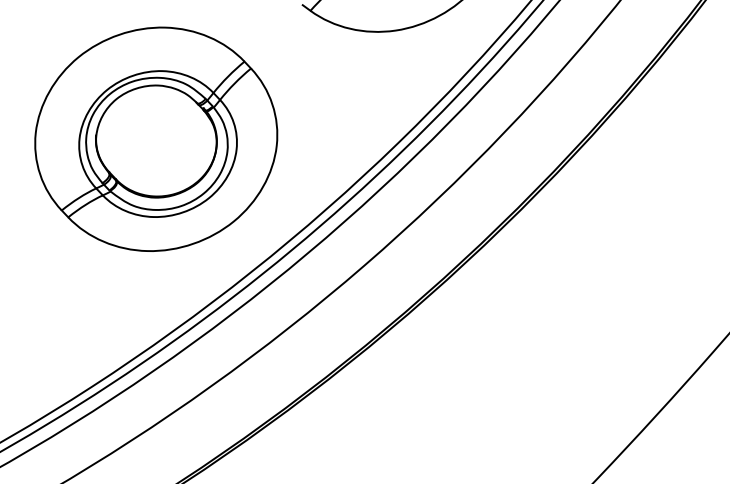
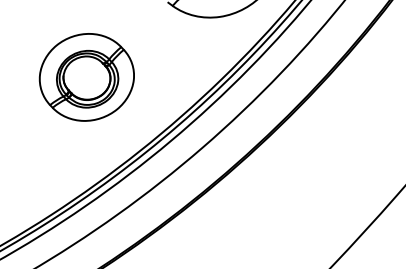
part: (155, 139) -> (86, 77), size x0.7

